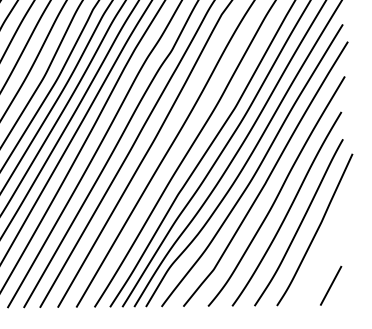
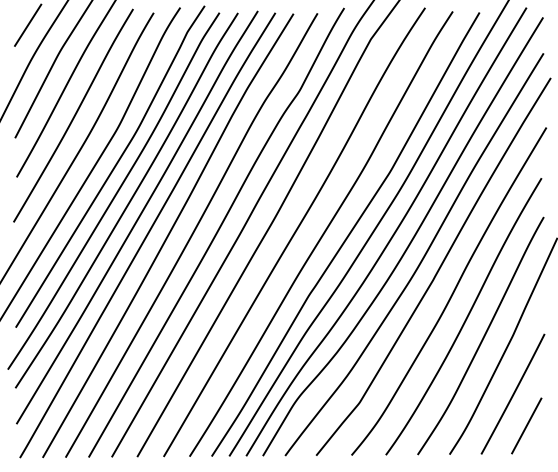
line: (321, 263) -> (513, 393), added

